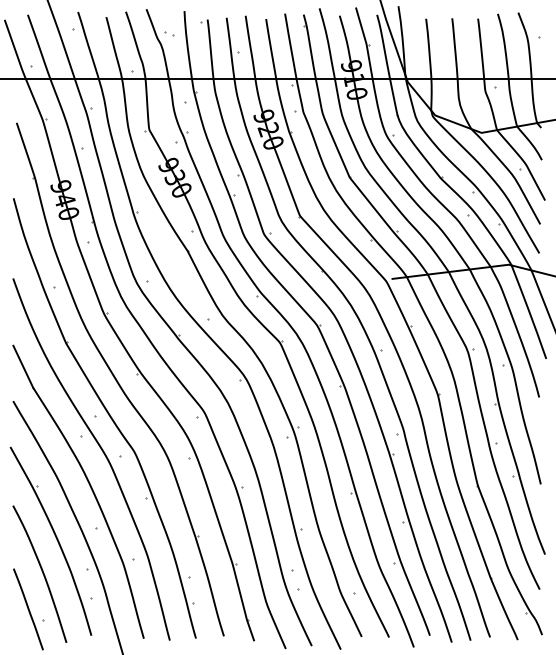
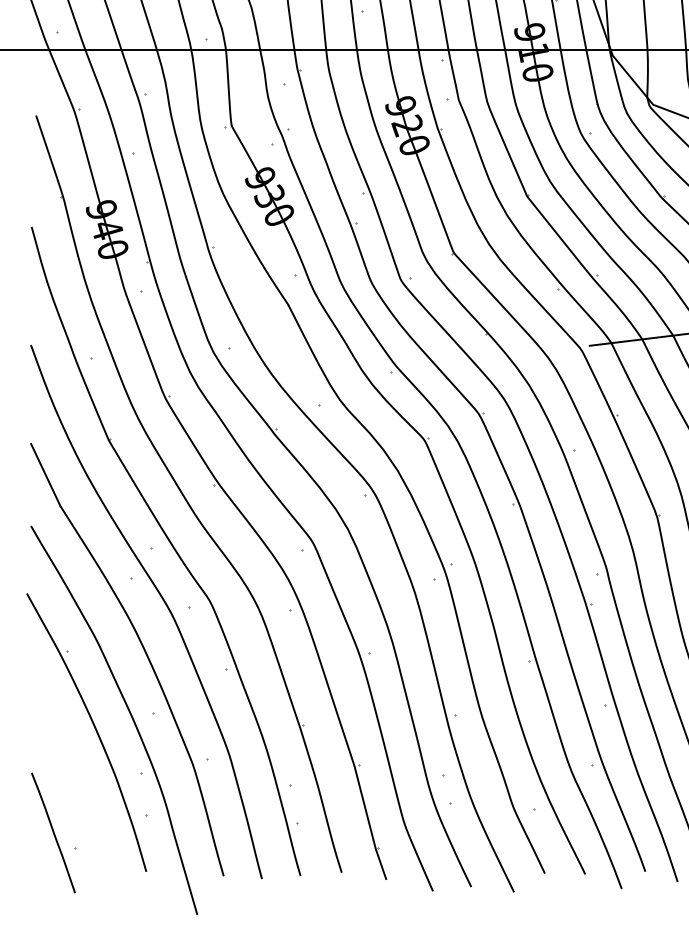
curve: (41, 571) -> (72, 777), removed

